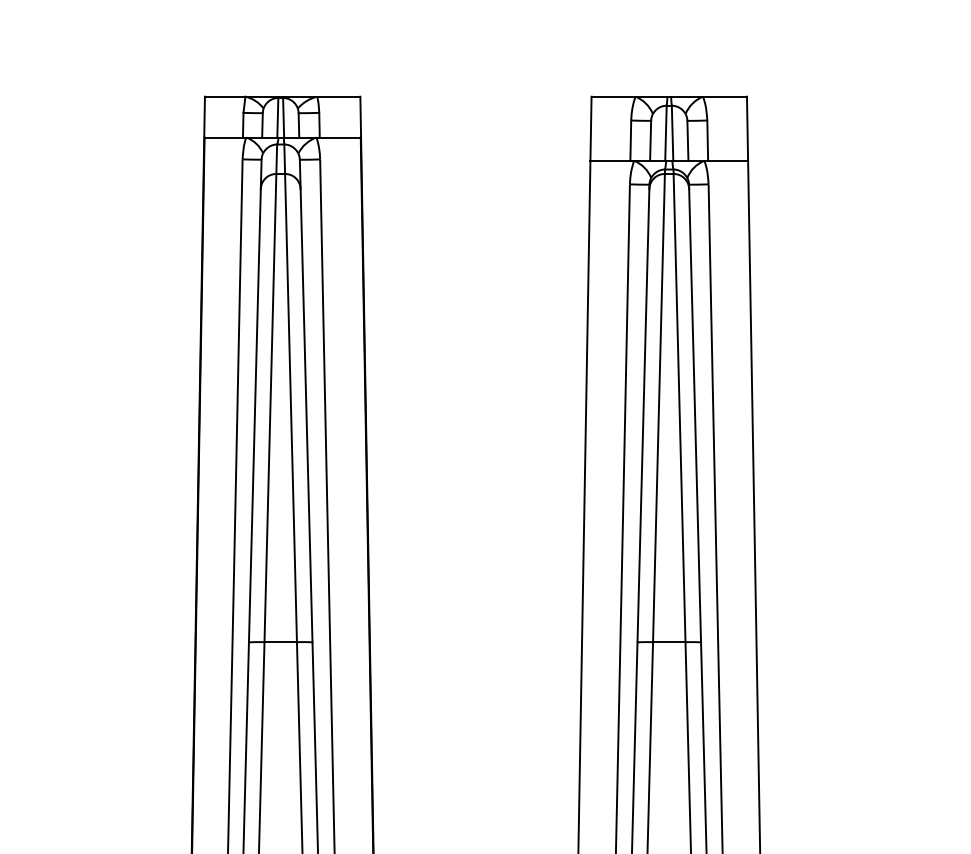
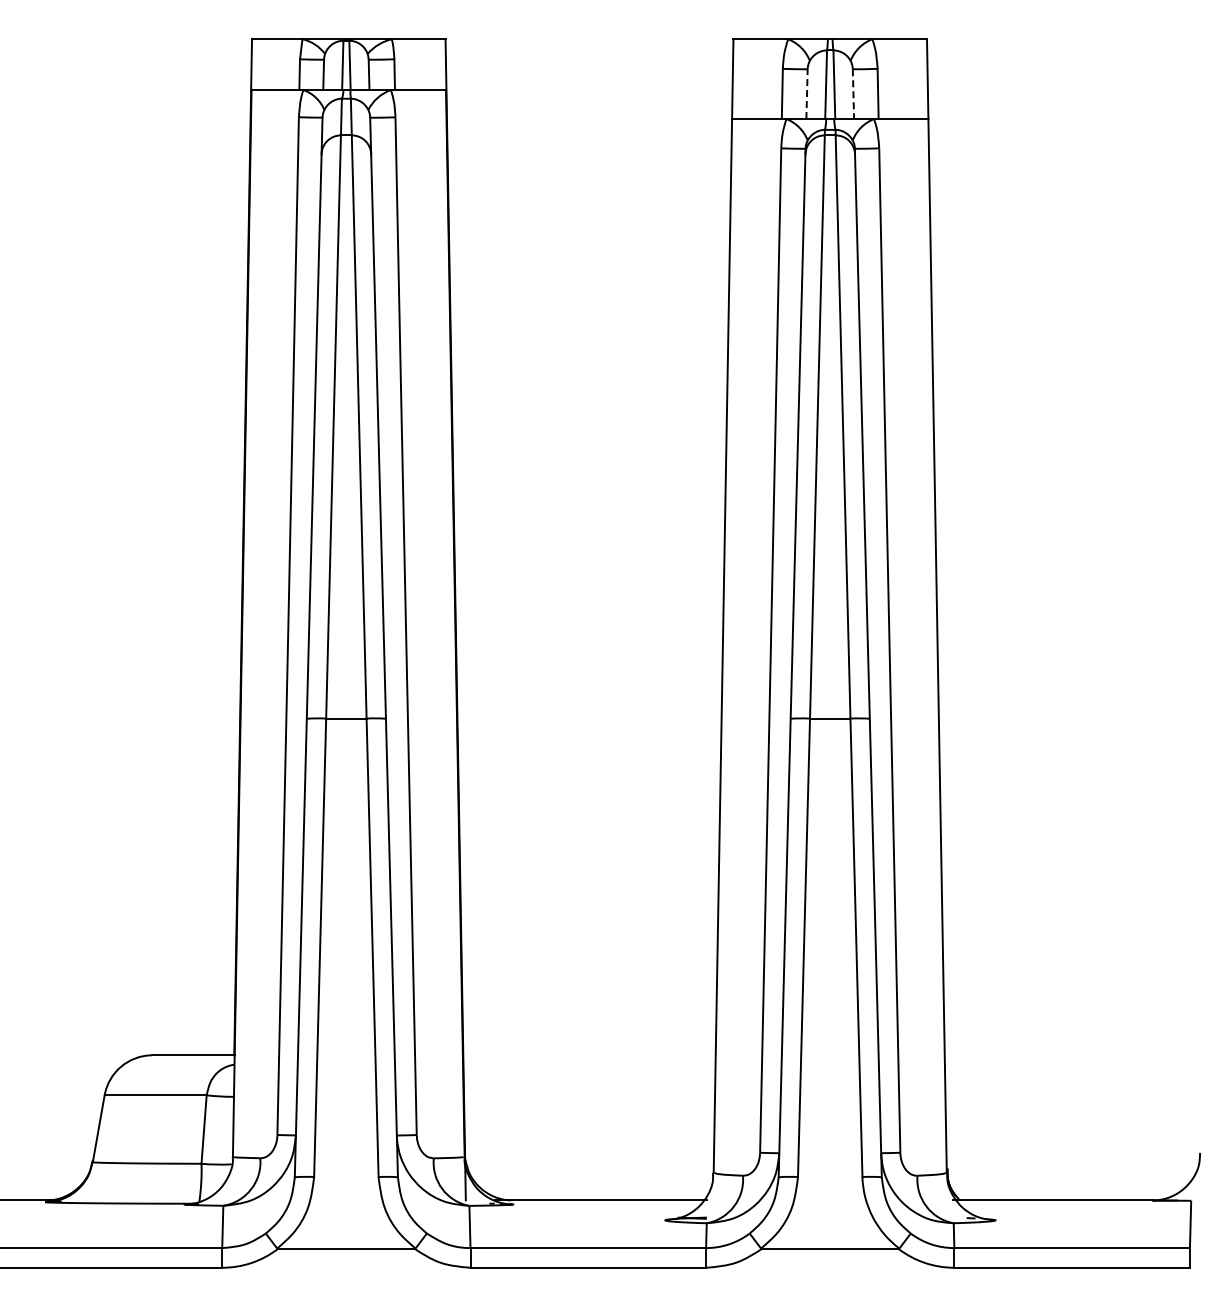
line: (651, 141) -> (807, 94), solid -> dashed
line: (687, 141) -> (853, 94), solid -> dashed

